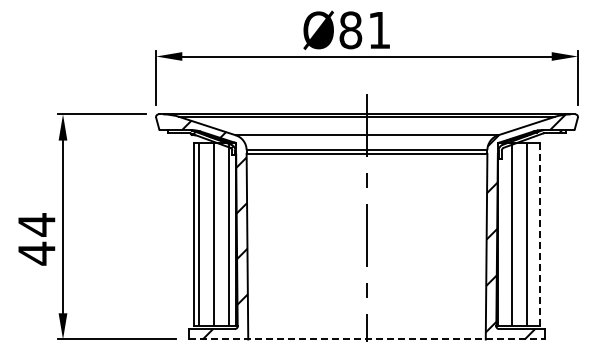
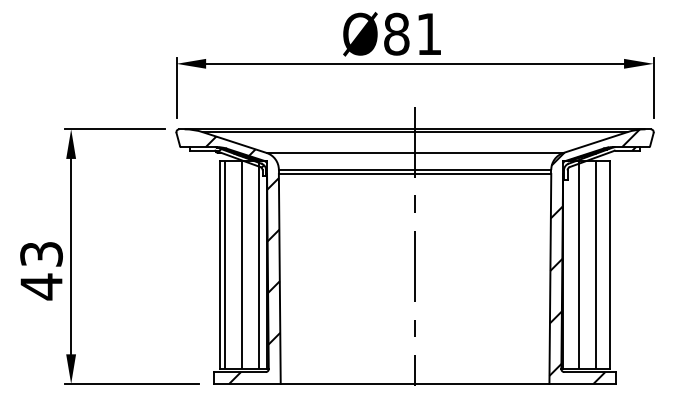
text: (36, 224) -> (41, 253), 44 -> 43
line: (539, 234) -> (610, 265), dashed -> solid
line: (367, 339) -> (415, 383), dashed -> solid

